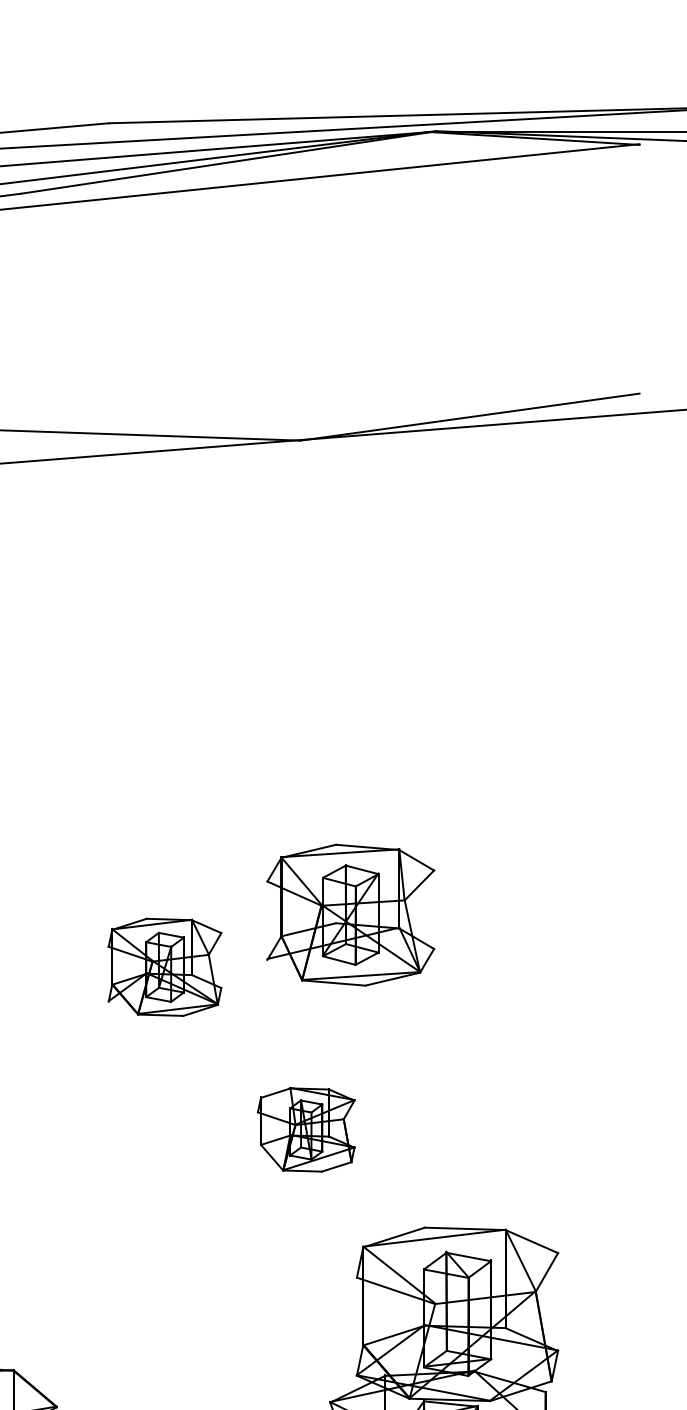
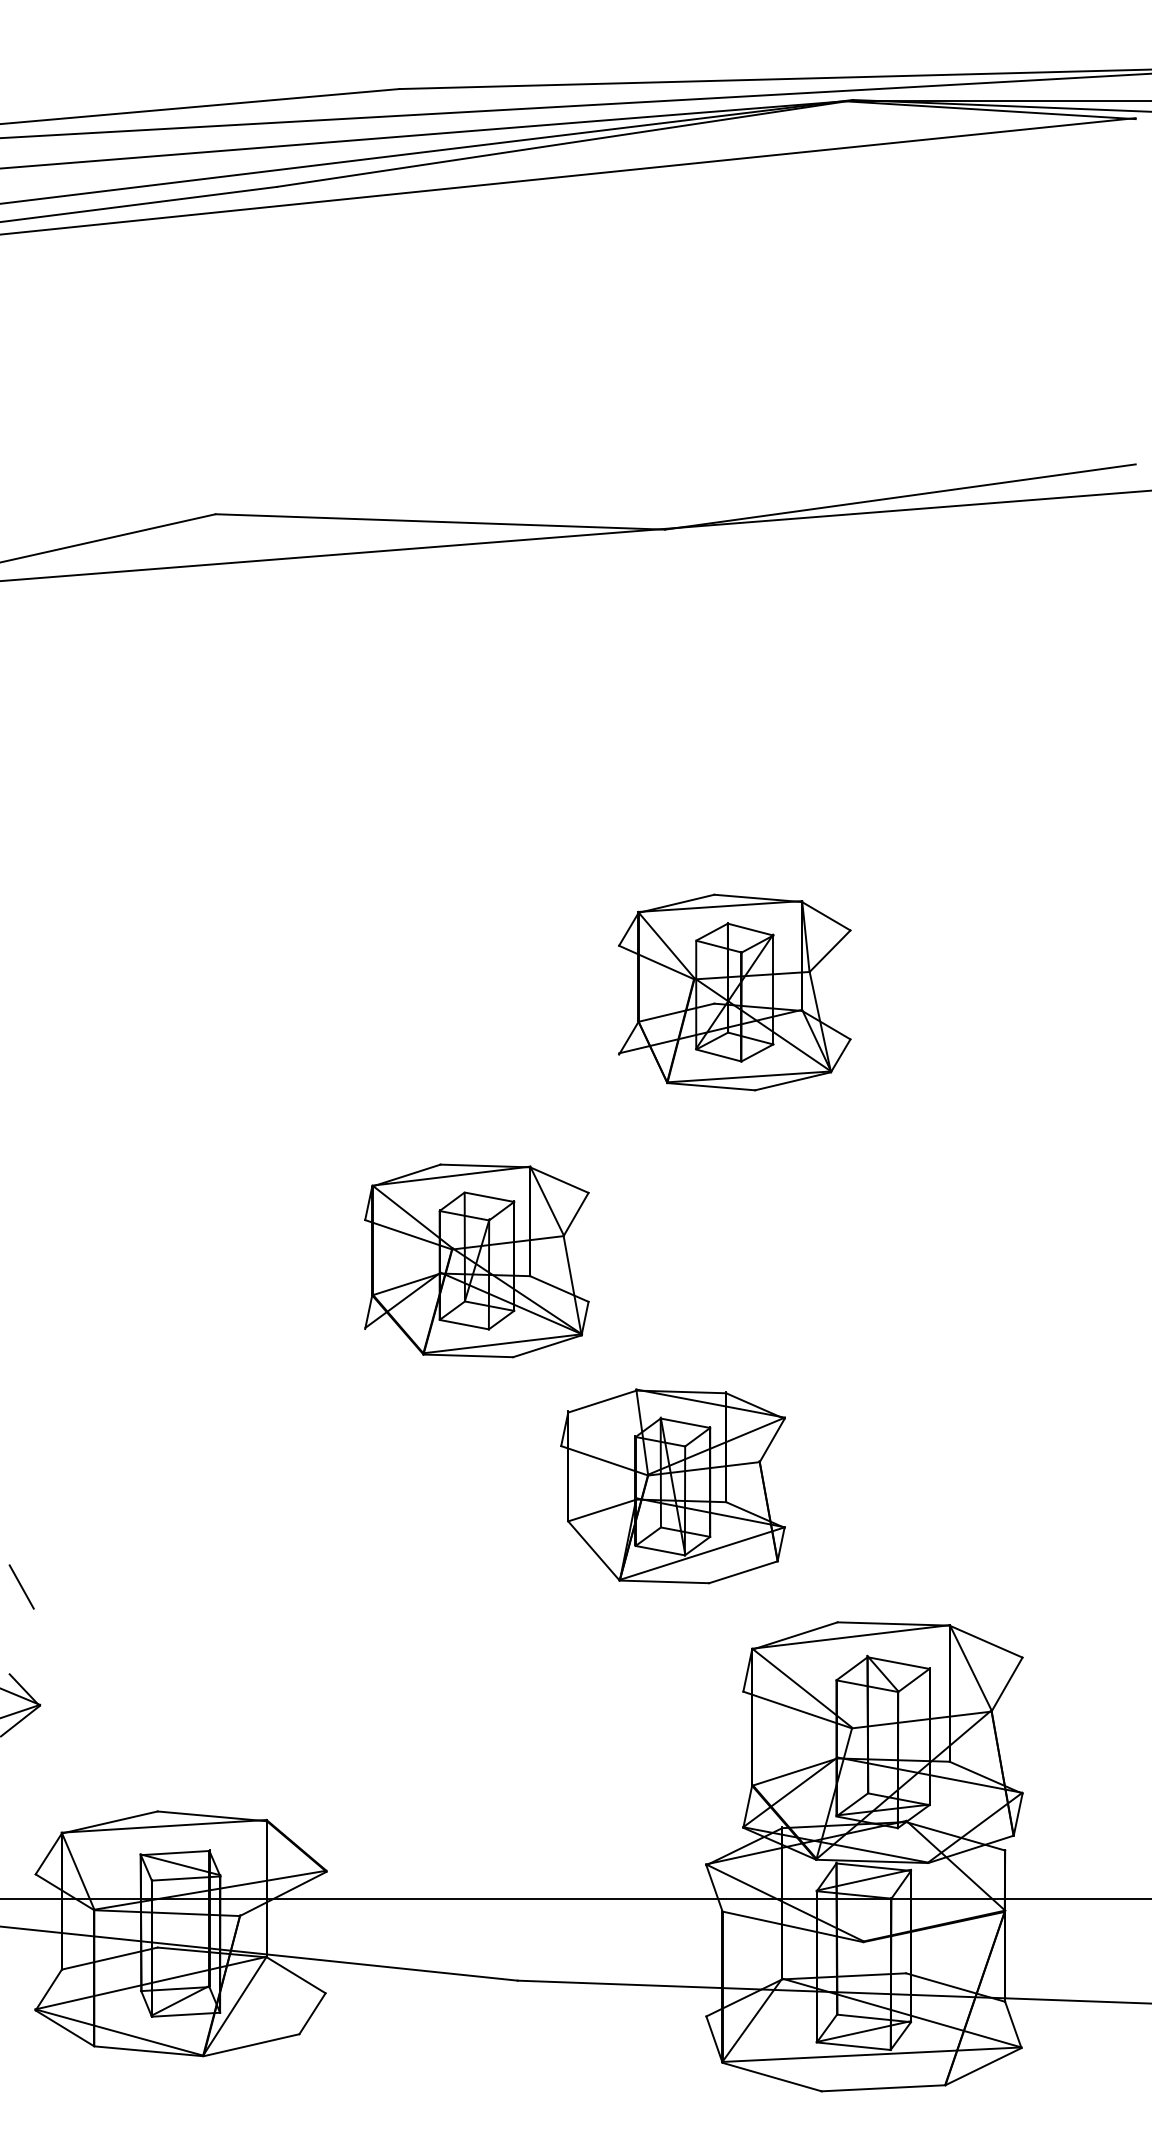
part: (350, 915) -> (734, 992), moved
part: (164, 967) -> (476, 1260), size x1.43
part: (305, 1129) -> (672, 1486), size x1.67

